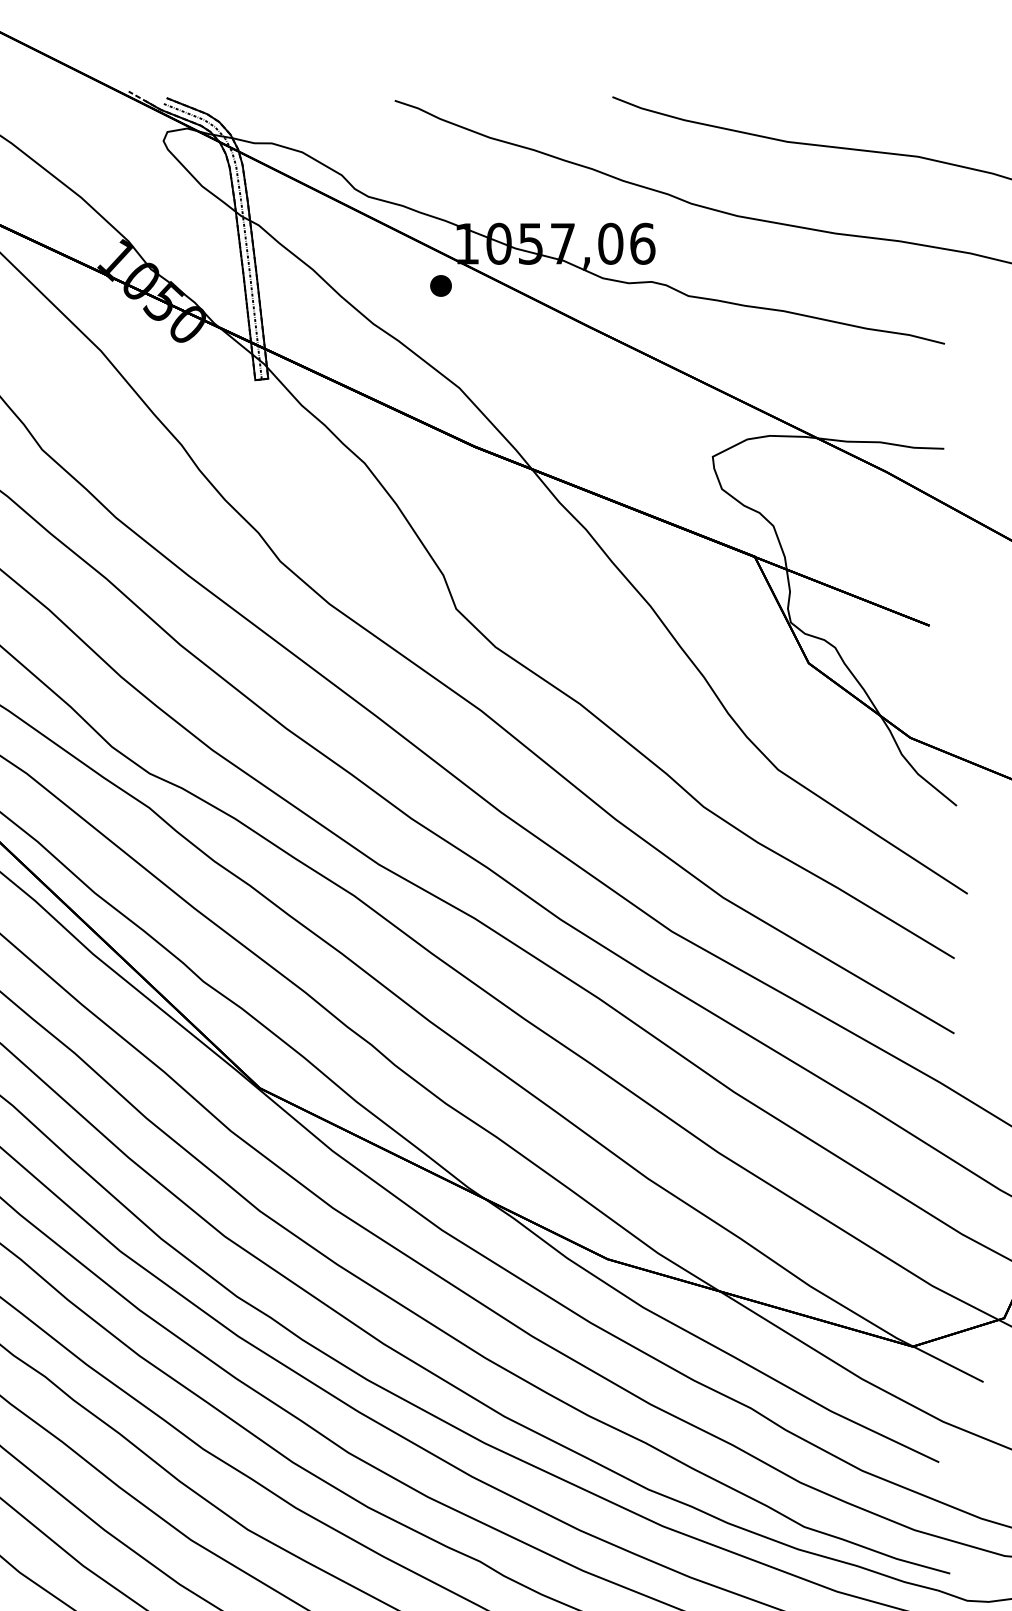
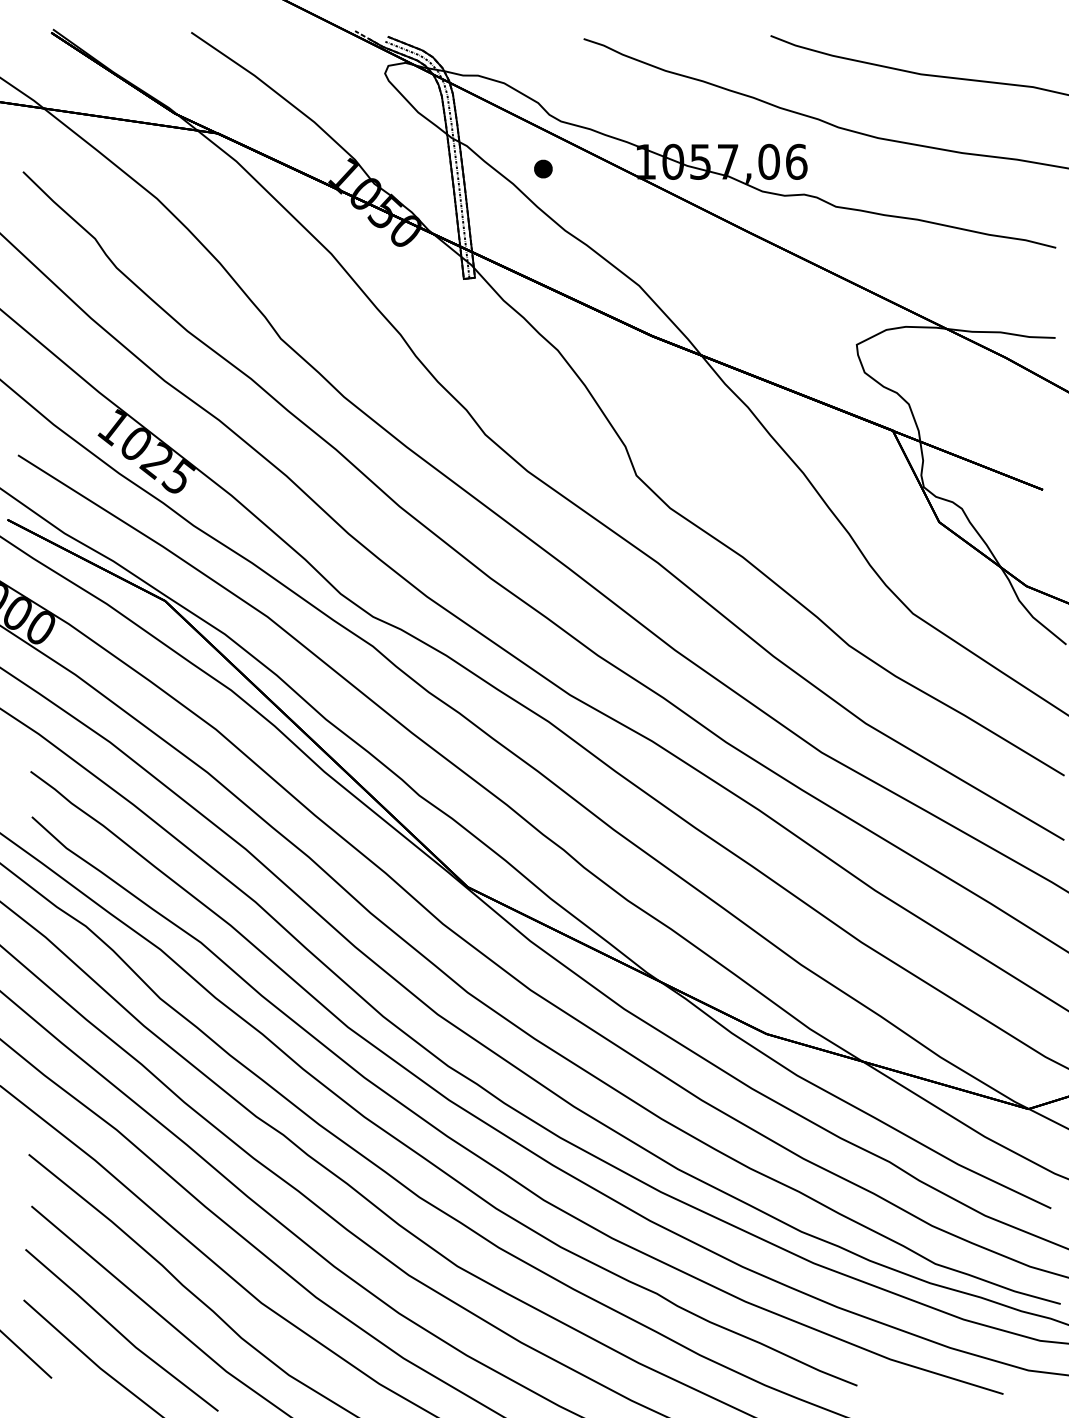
part: (441, 285) -> (543, 168), moved

